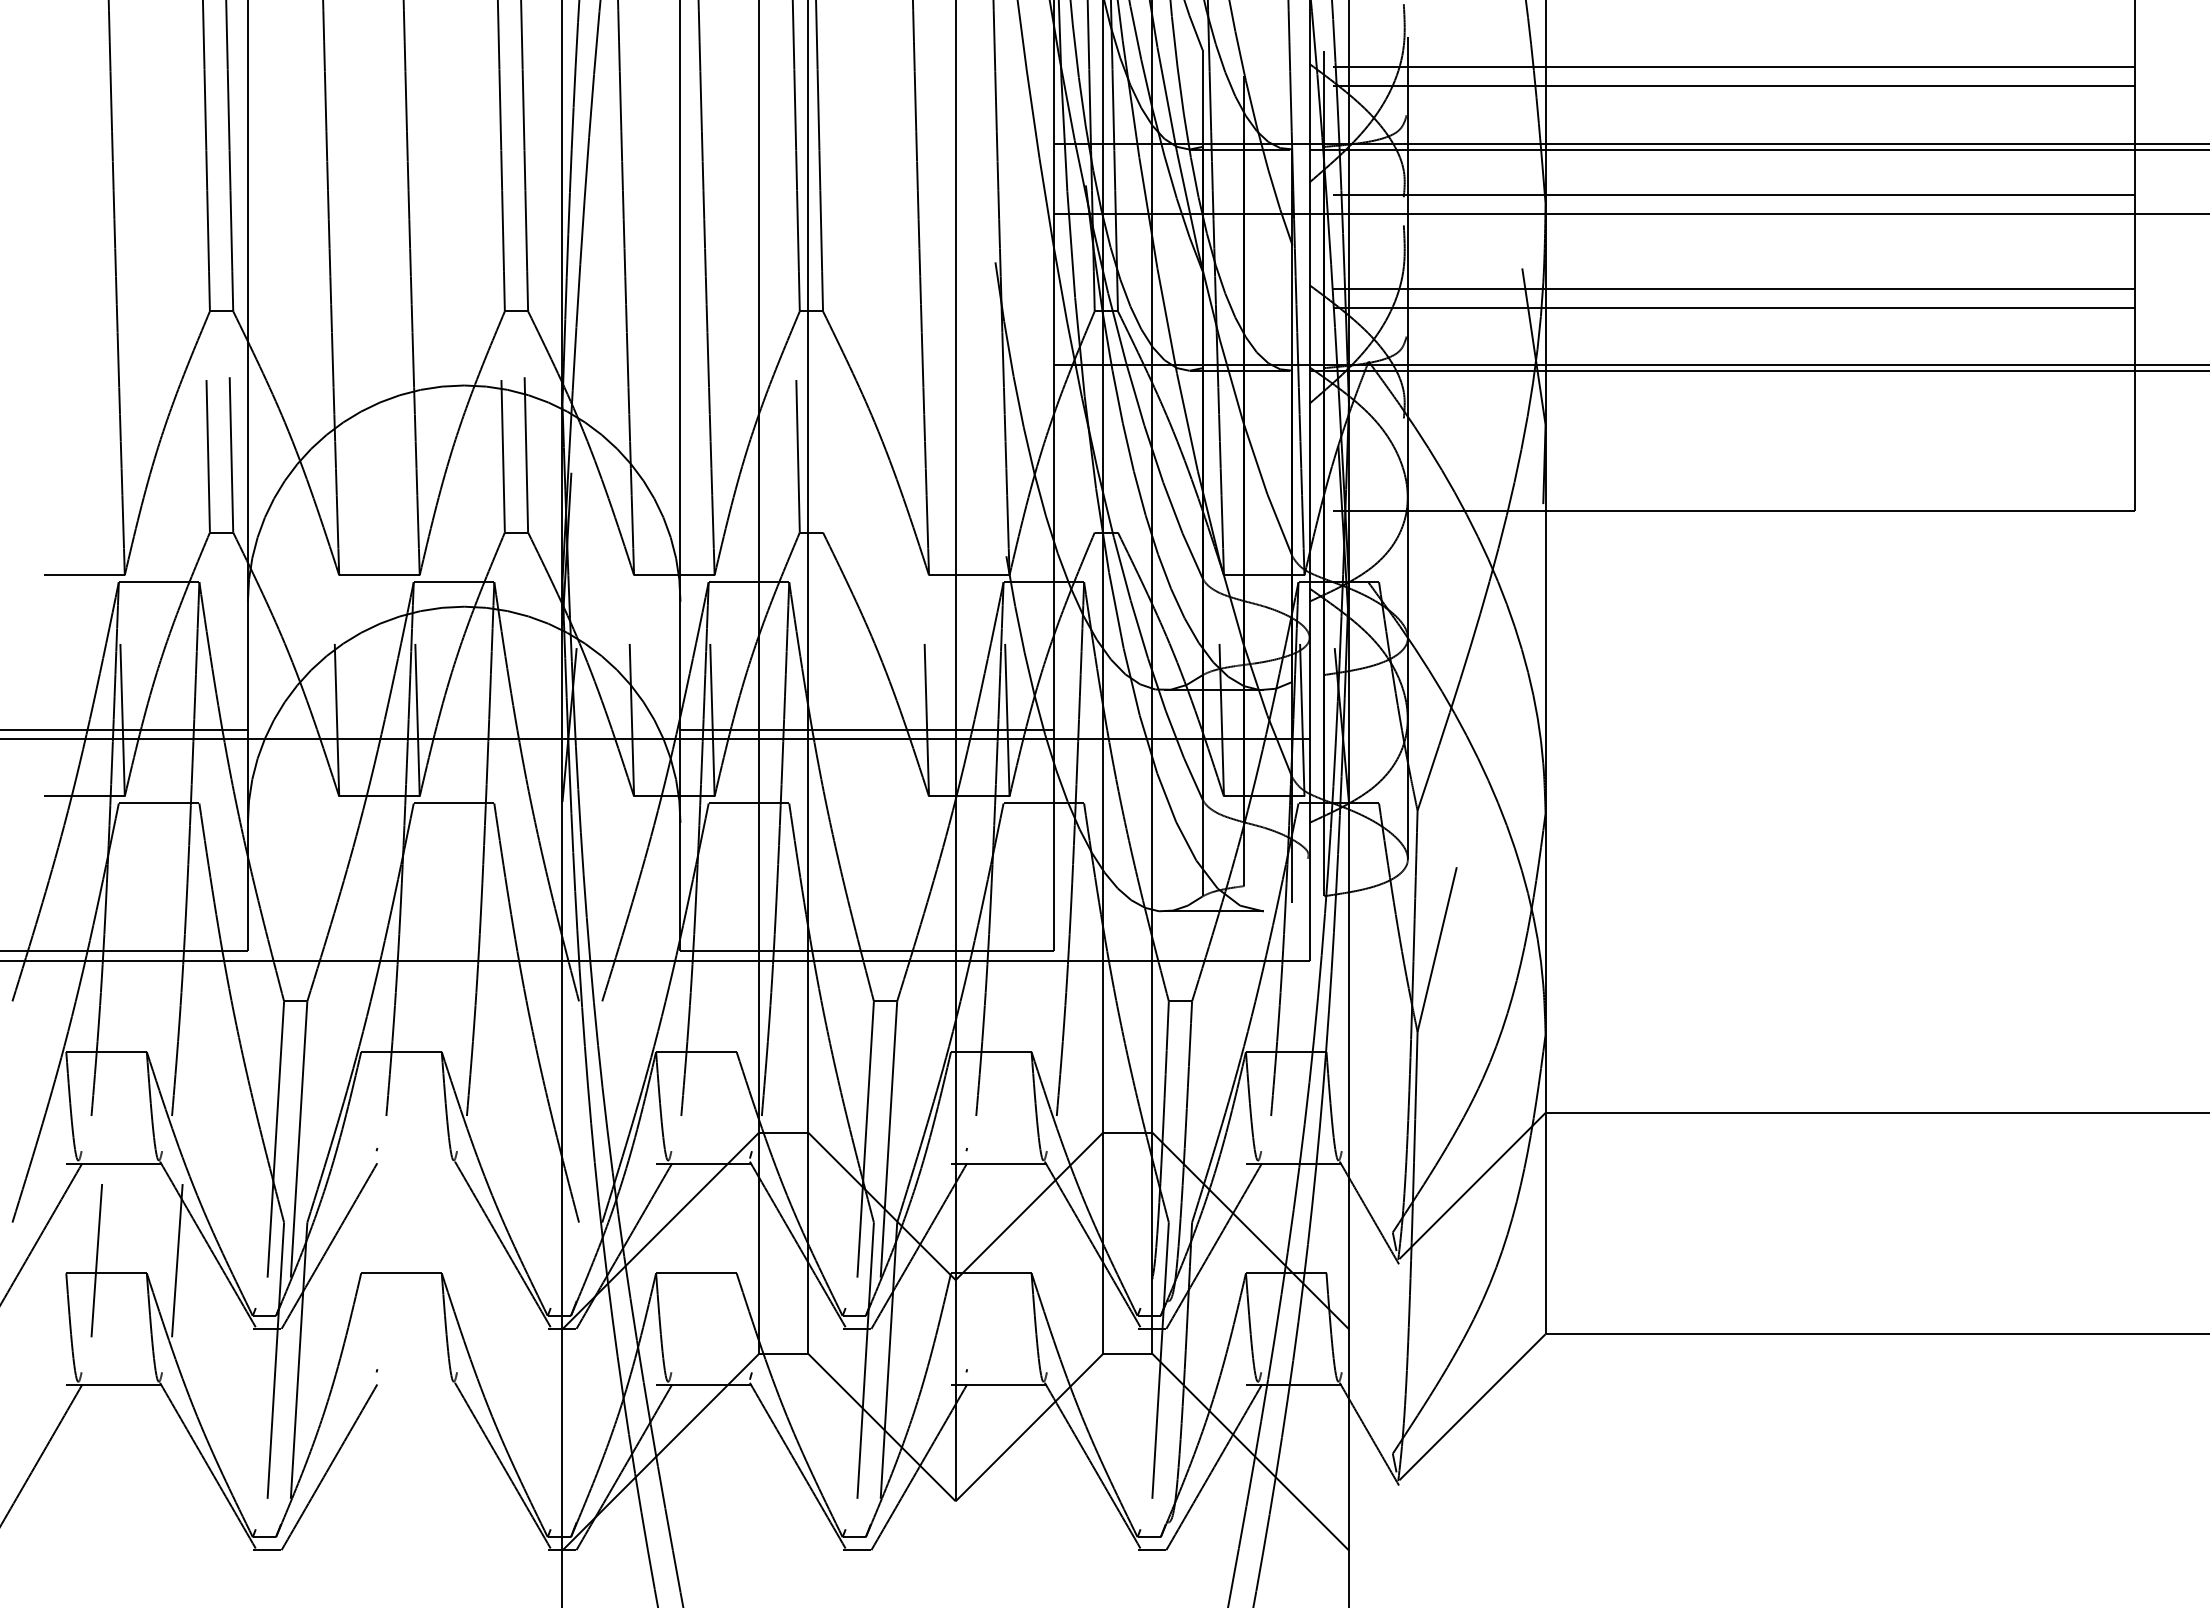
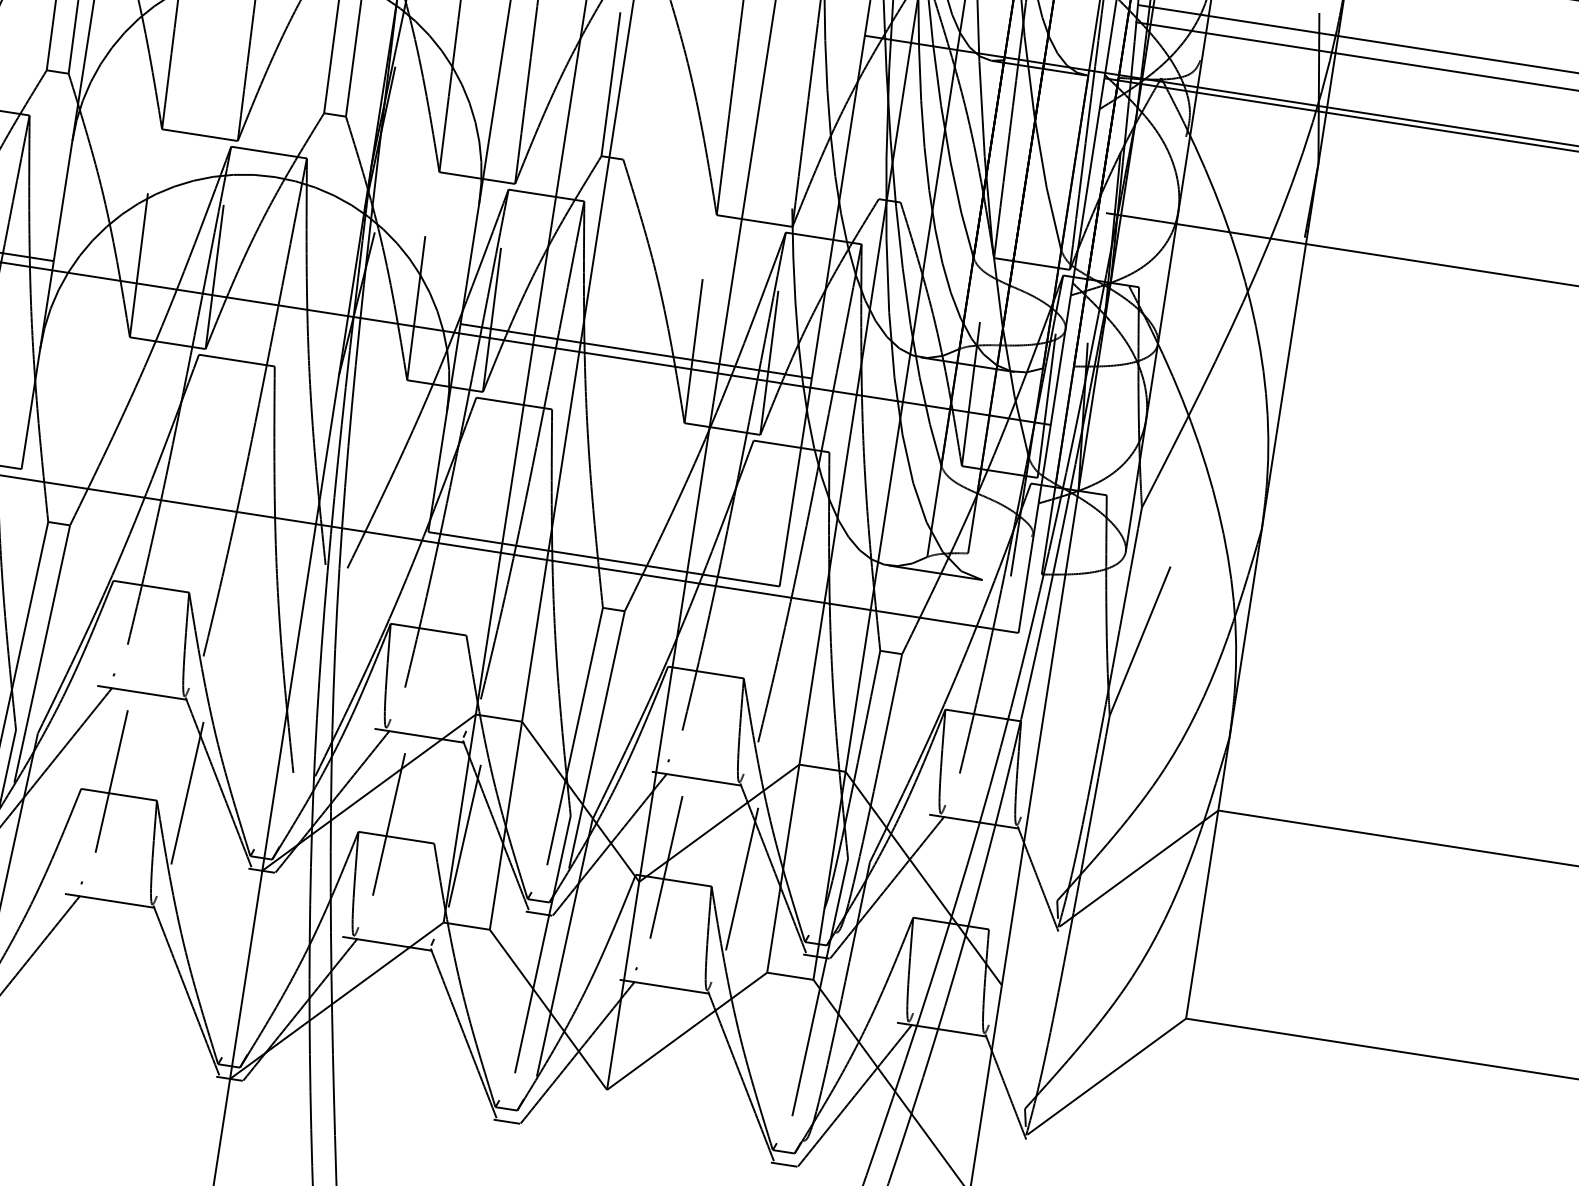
line: (409, 1163) -> (142, 692), added
line: (391, 1260) -> (111, 781), added
line: (471, 1260) -> (186, 792), added
line: (686, 1260) -> (388, 824), added
line: (766, 1260) -> (464, 835), added
line: (981, 1260) -> (666, 867), added
line: (1061, 1260) -> (741, 878), added
line: (409, 1384) -> (110, 900), added

